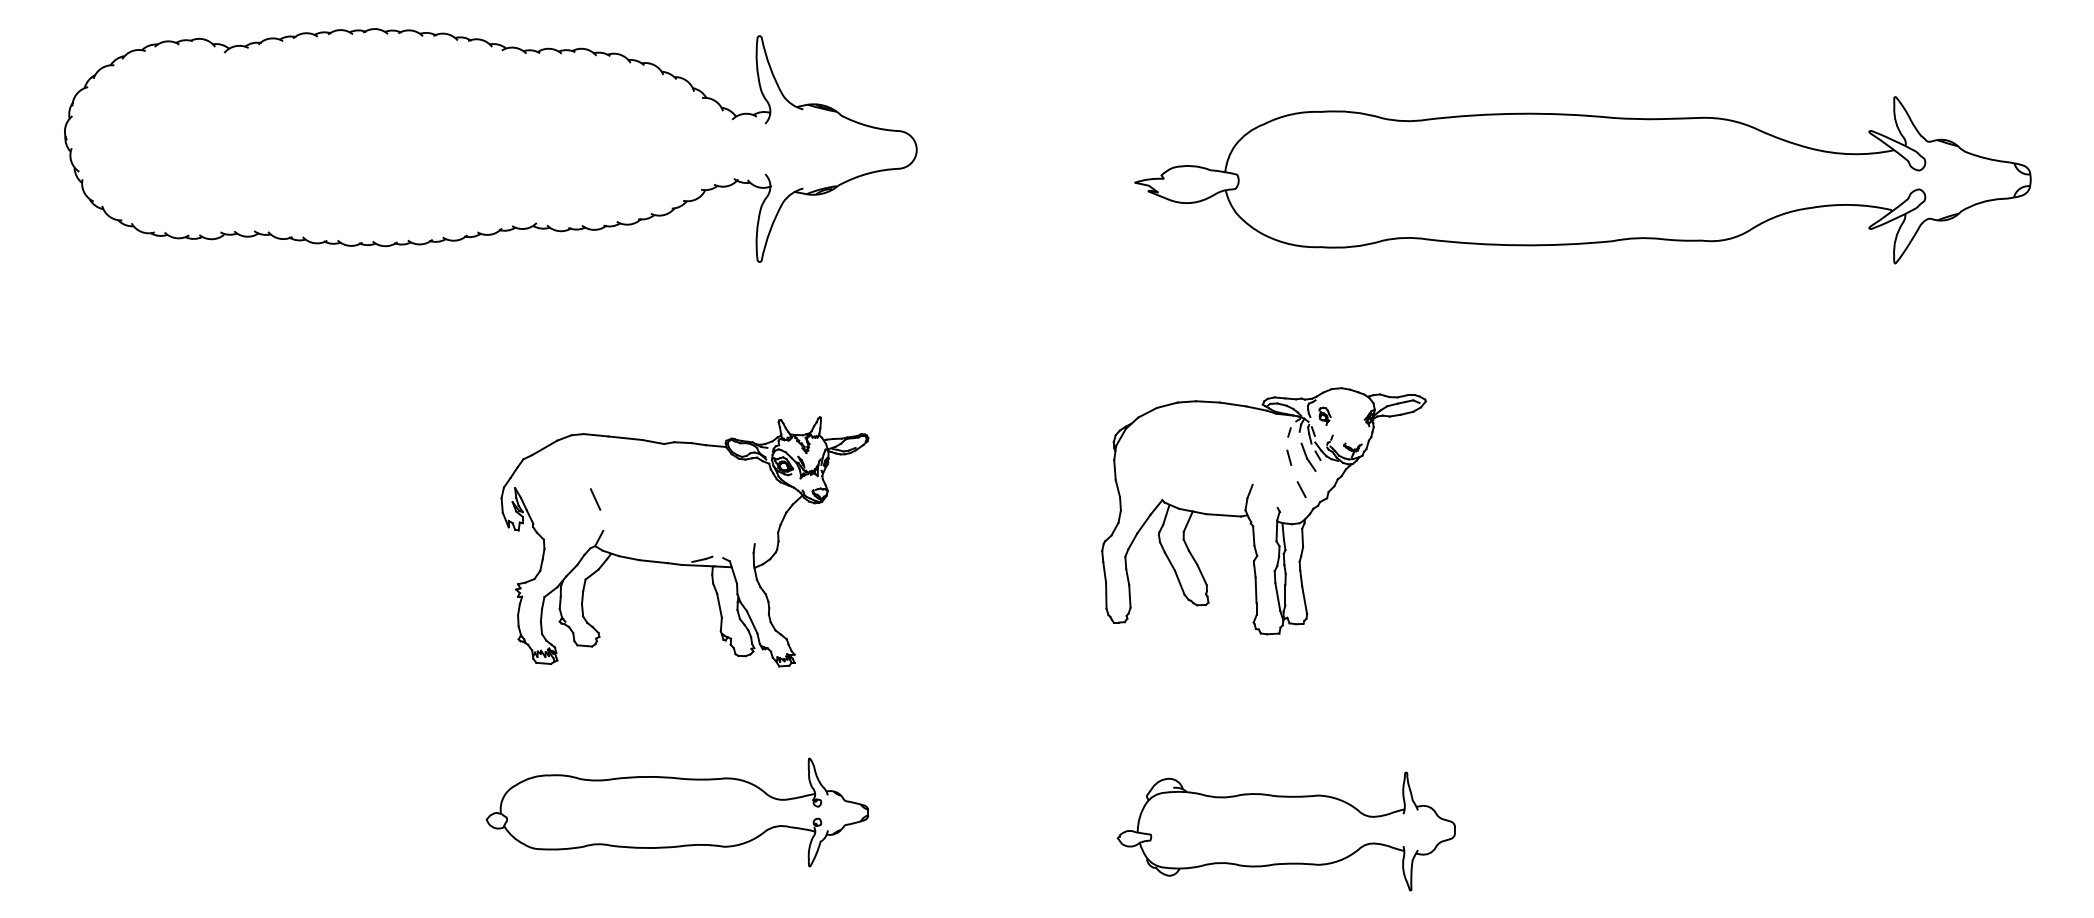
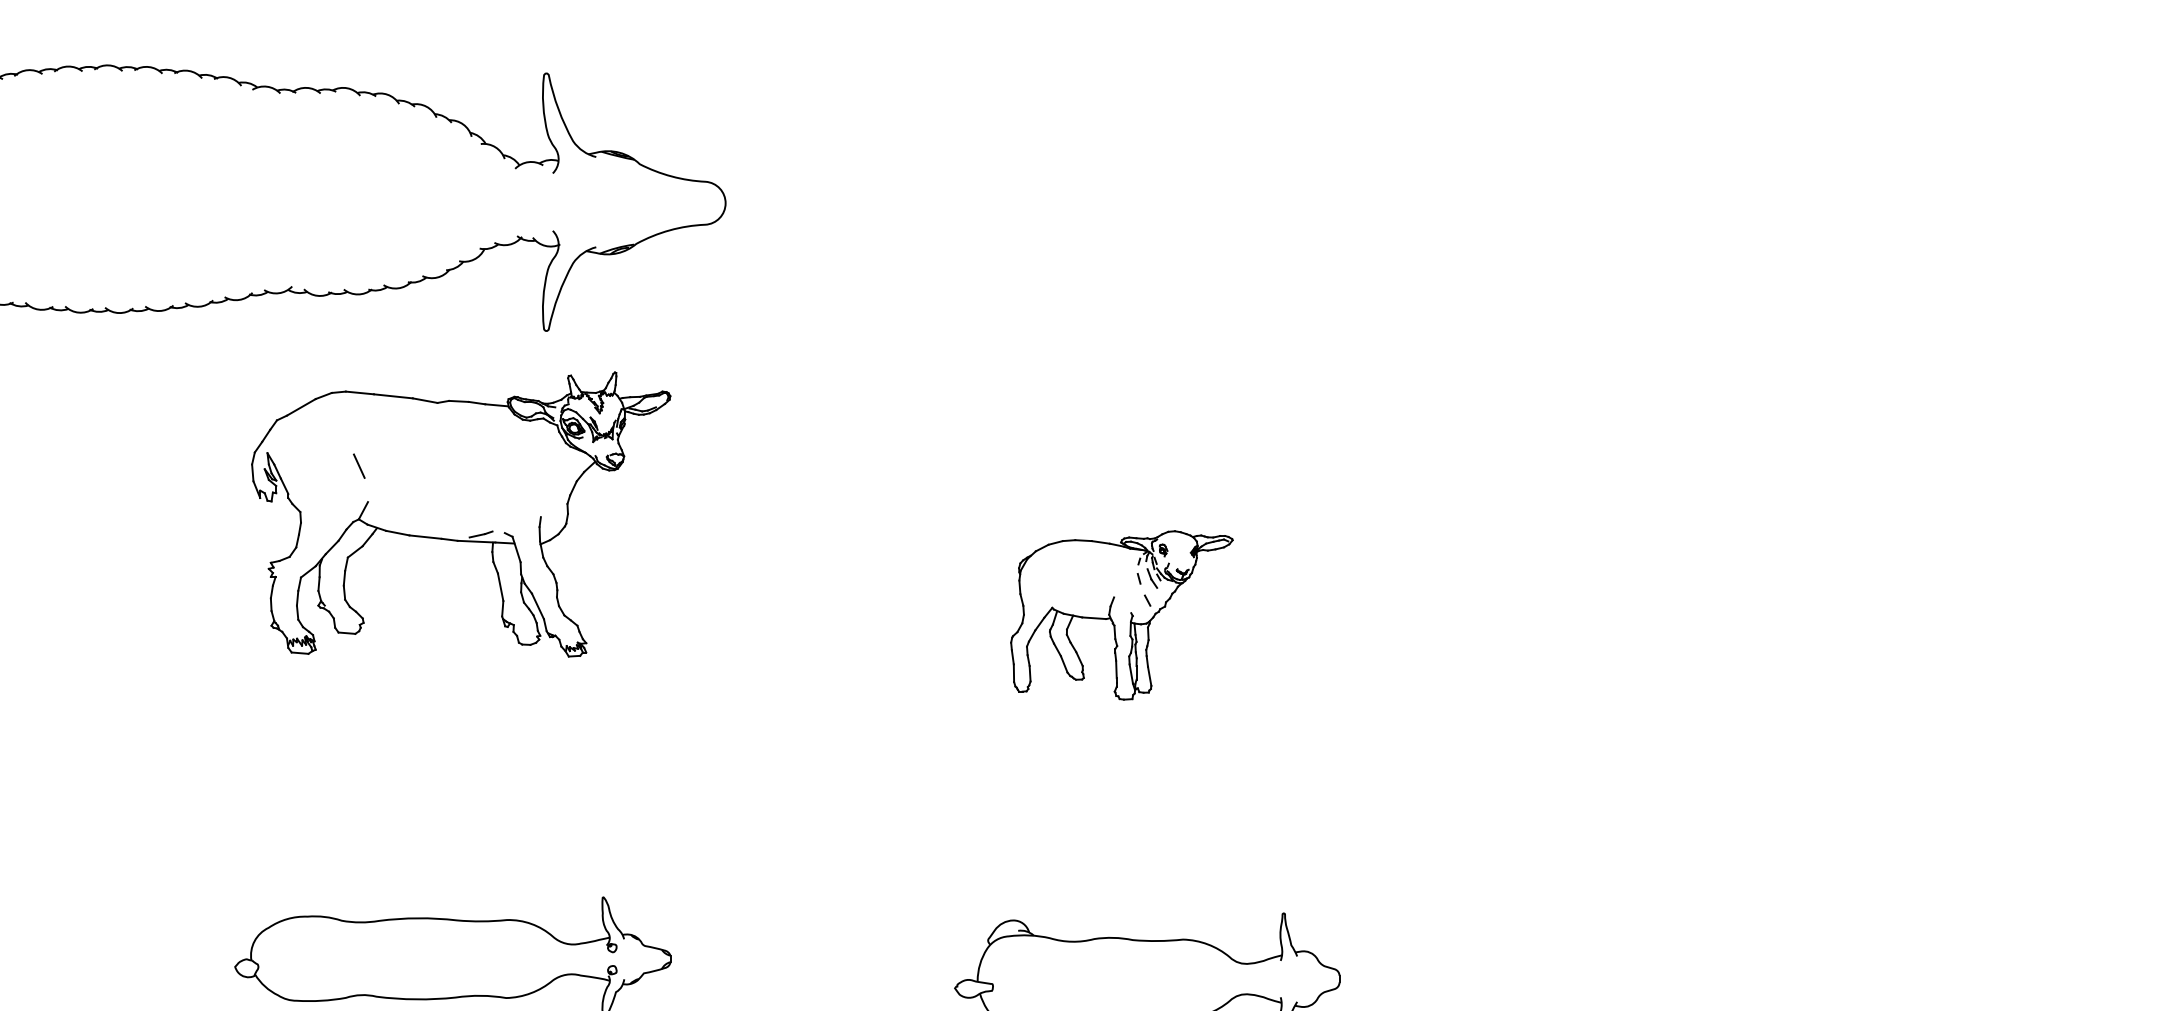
part: (1582, 180) -> (1484, 238), removed
part: (1264, 511) -> (1122, 615), size x0.6
part: (684, 541) -> (460, 514), moved

